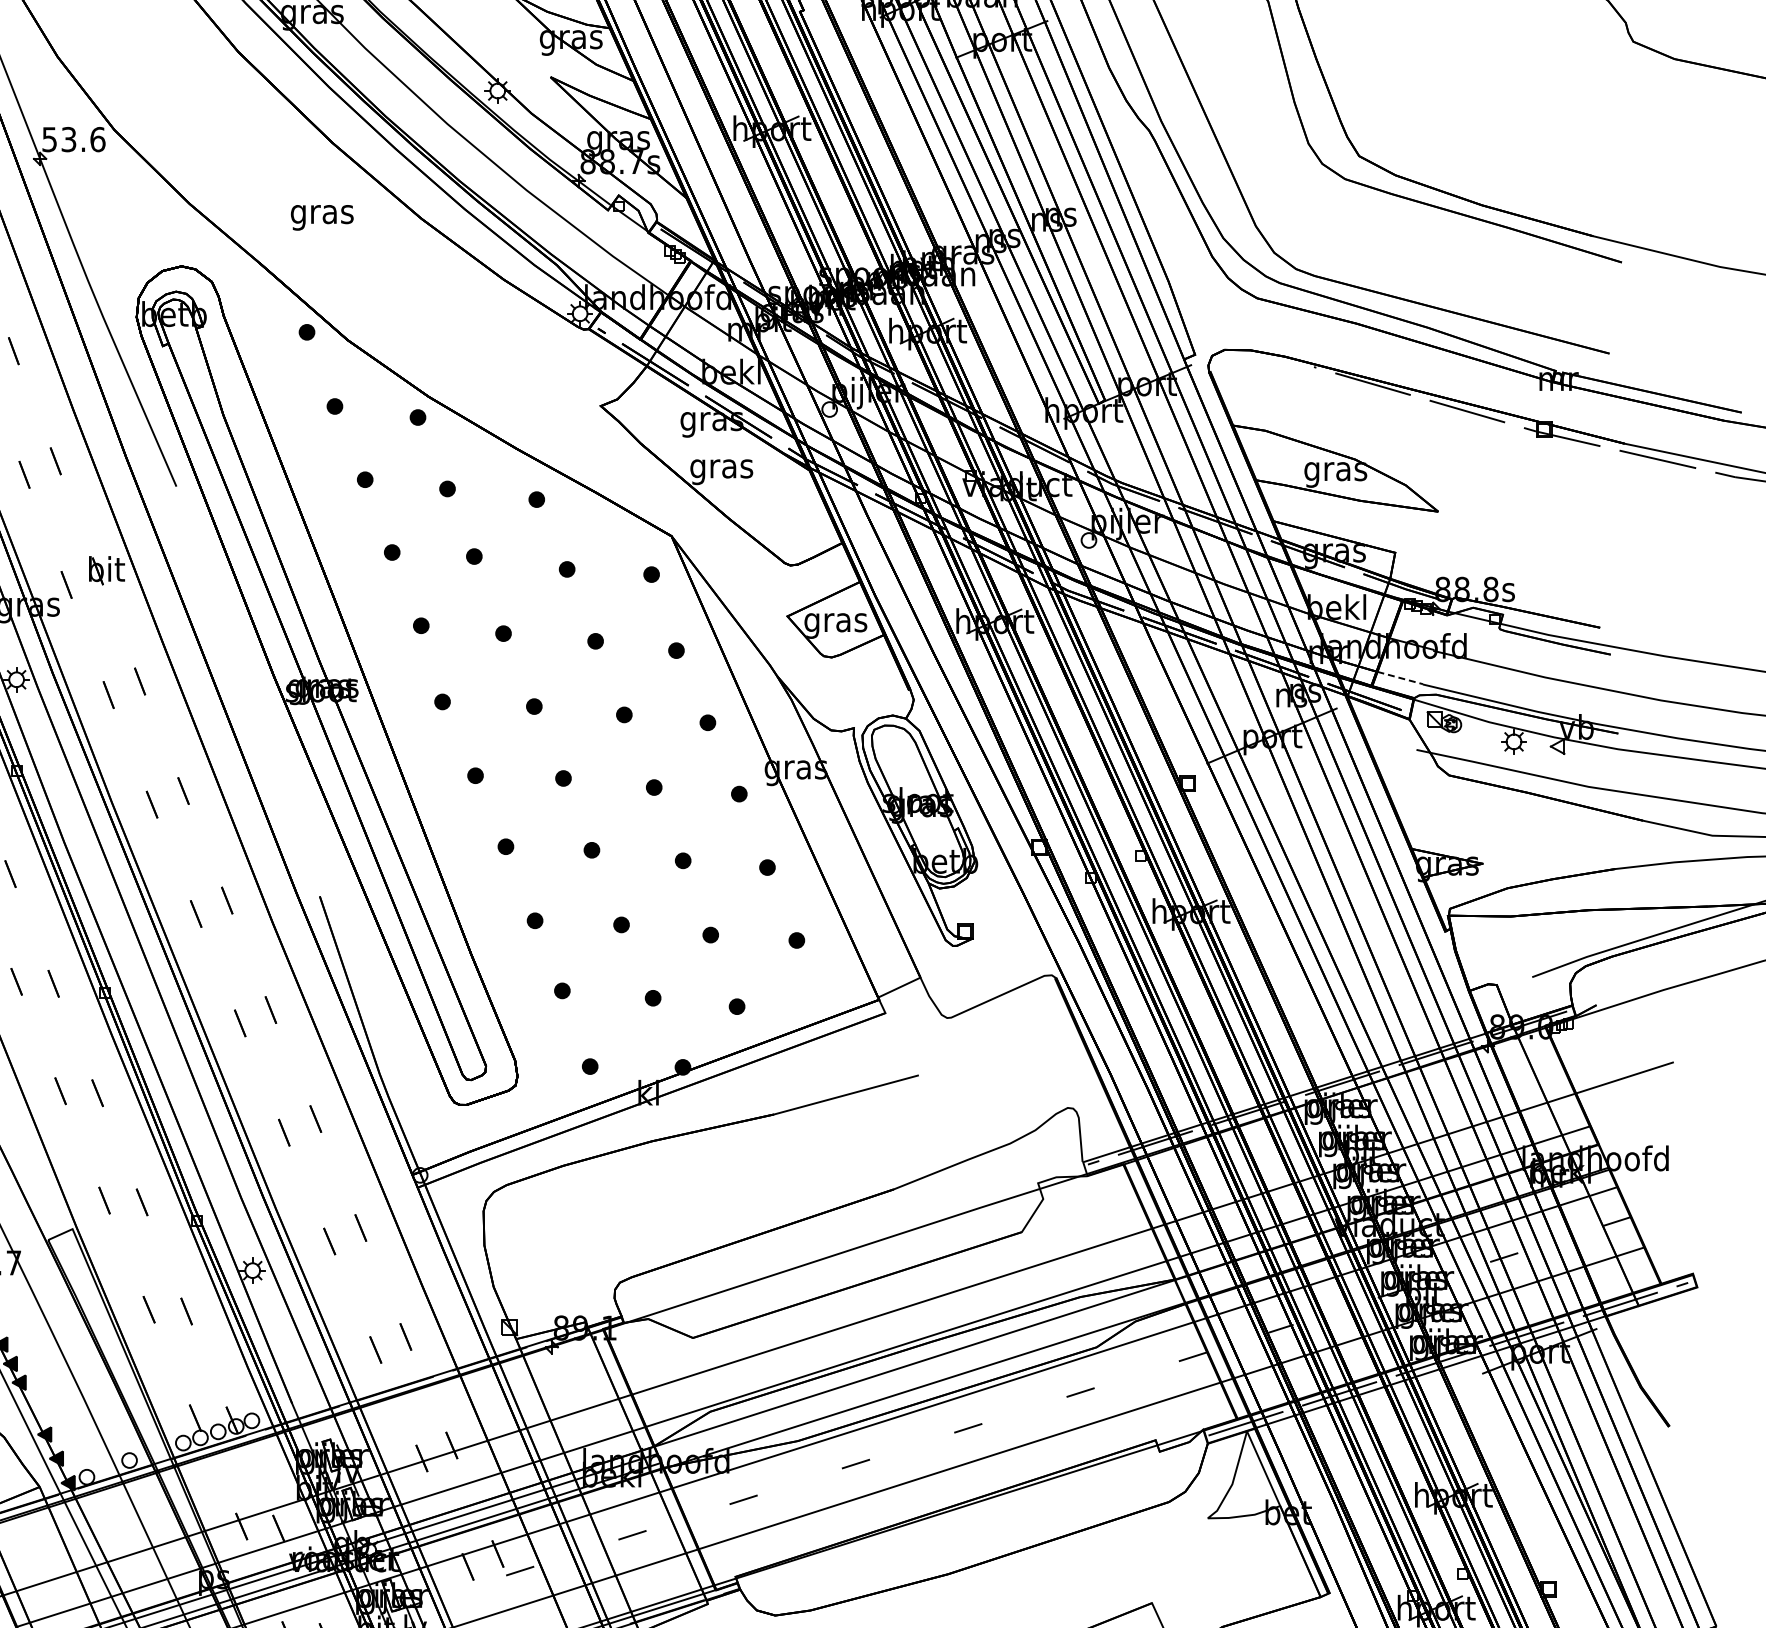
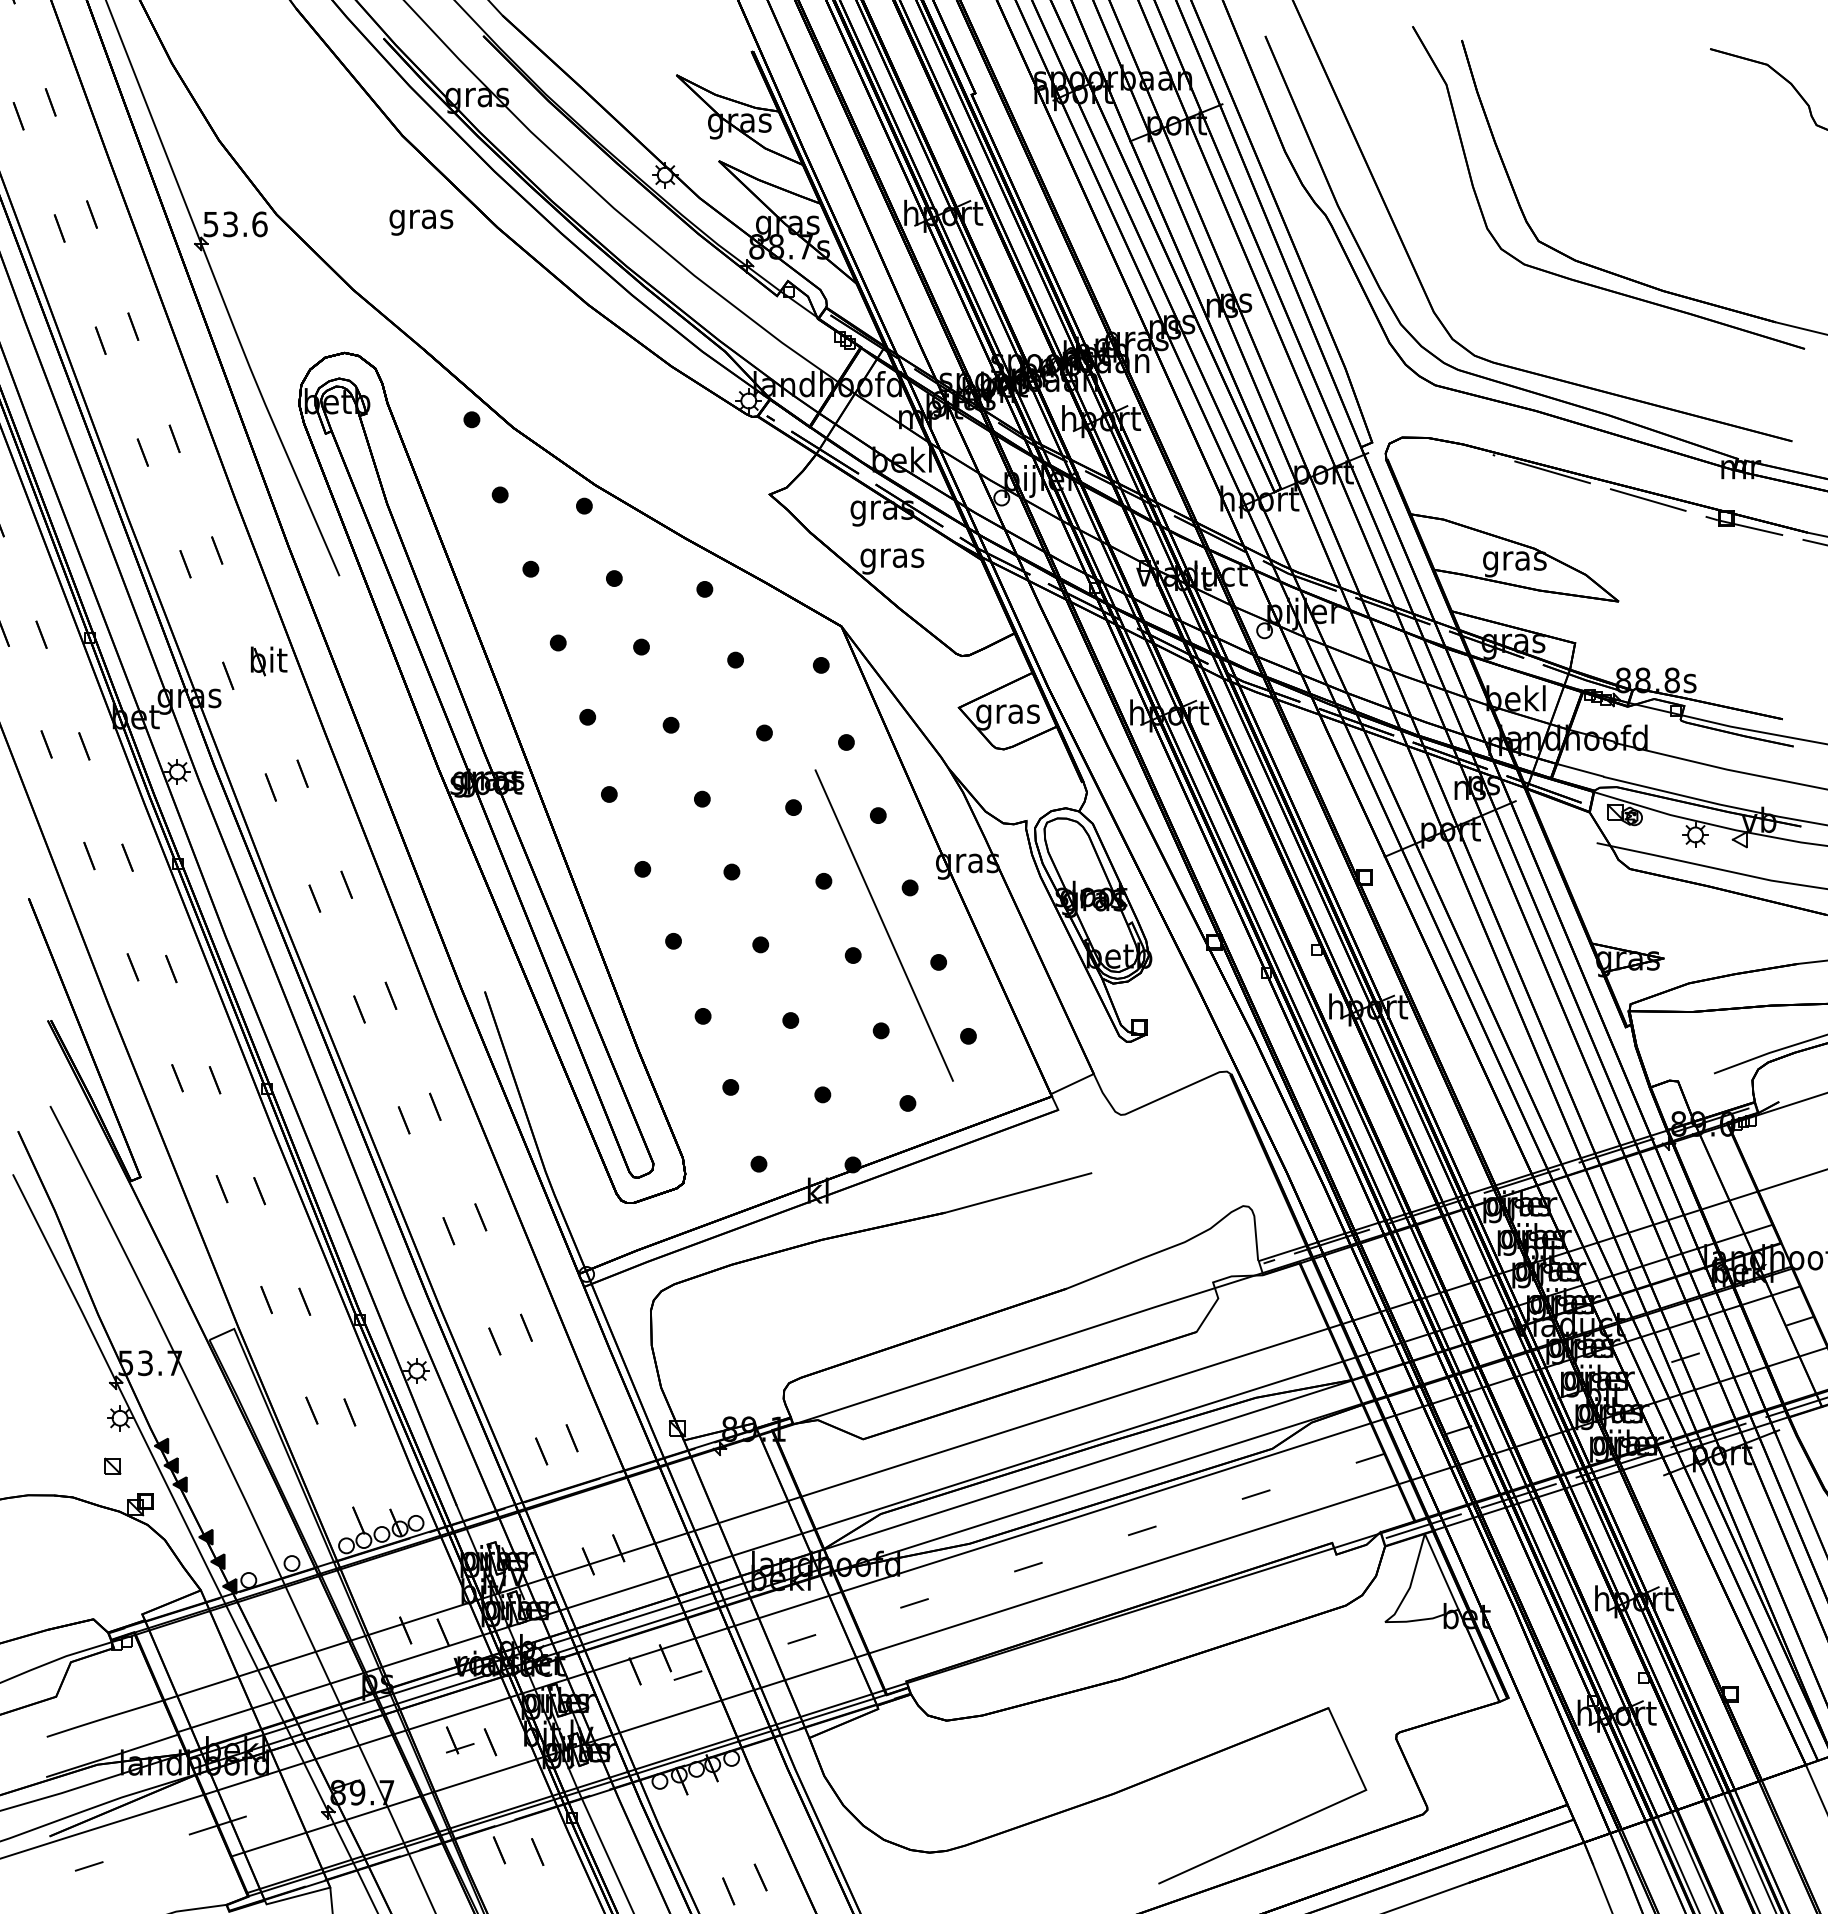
text: (322, 217) -> (421, 222), moved
line: (1400, 678) -> (1580, 770), dashed -> solid
line: (713, 831) -> (883, 925), added

